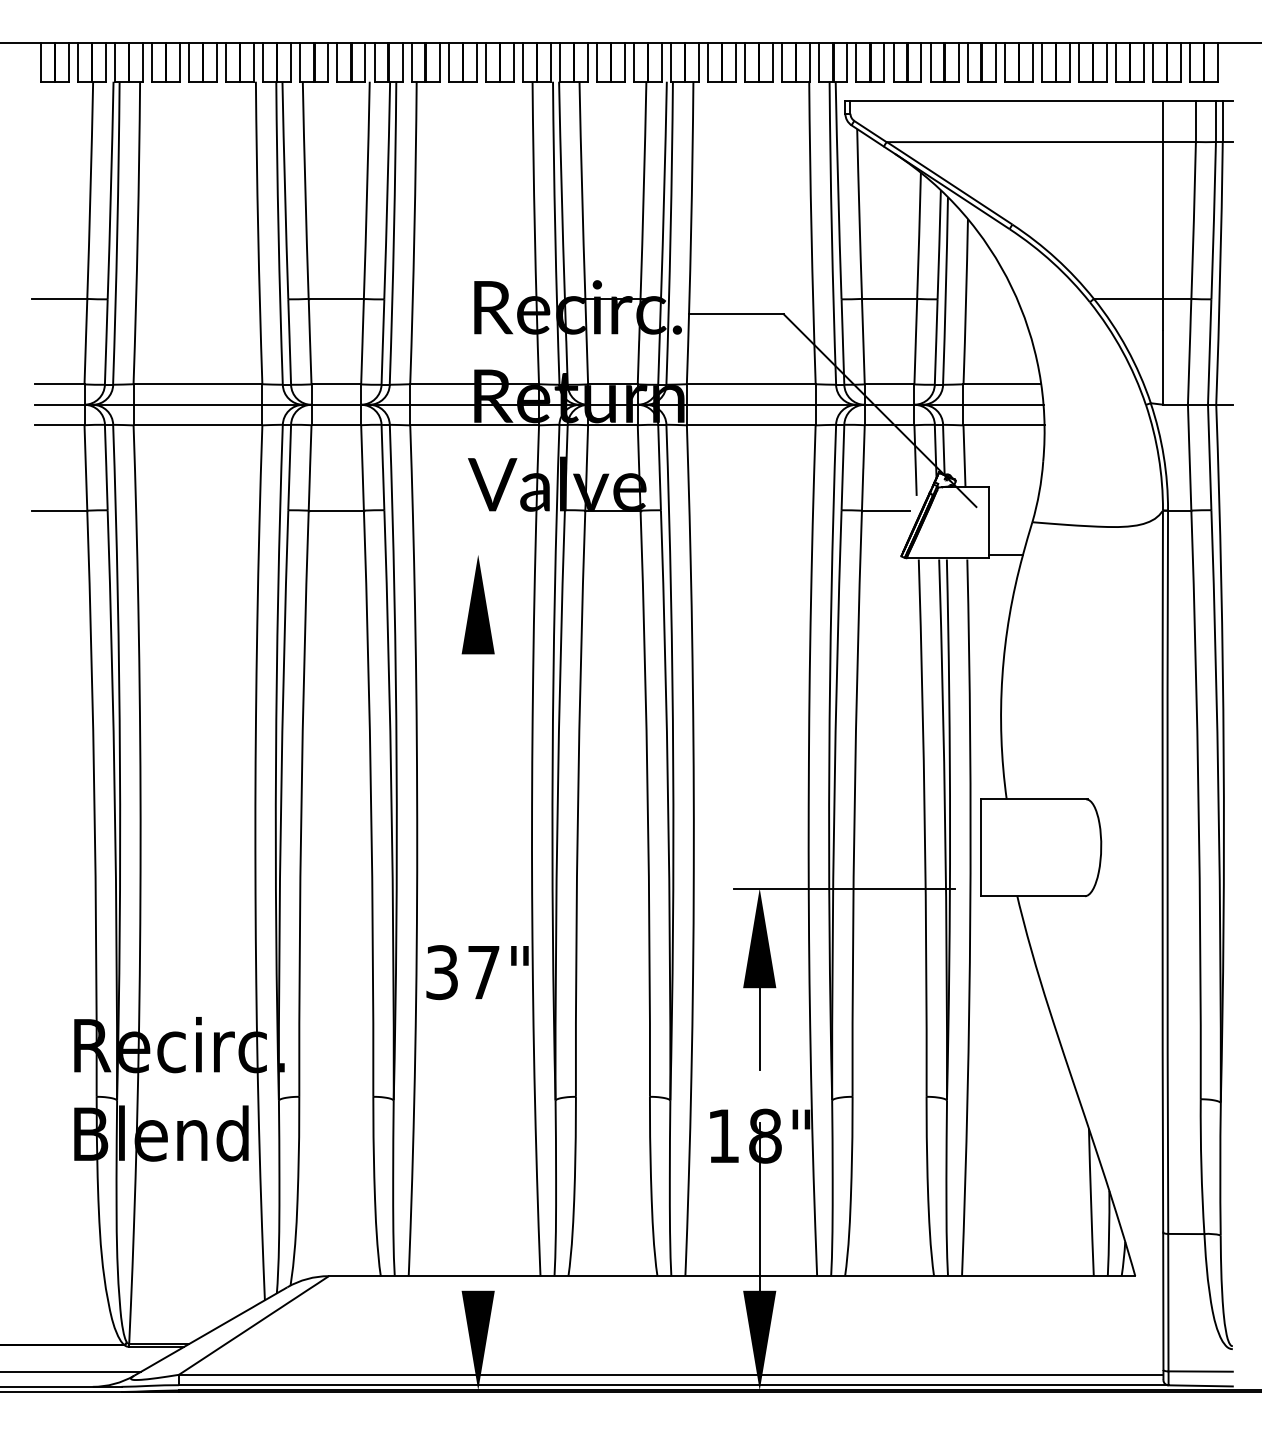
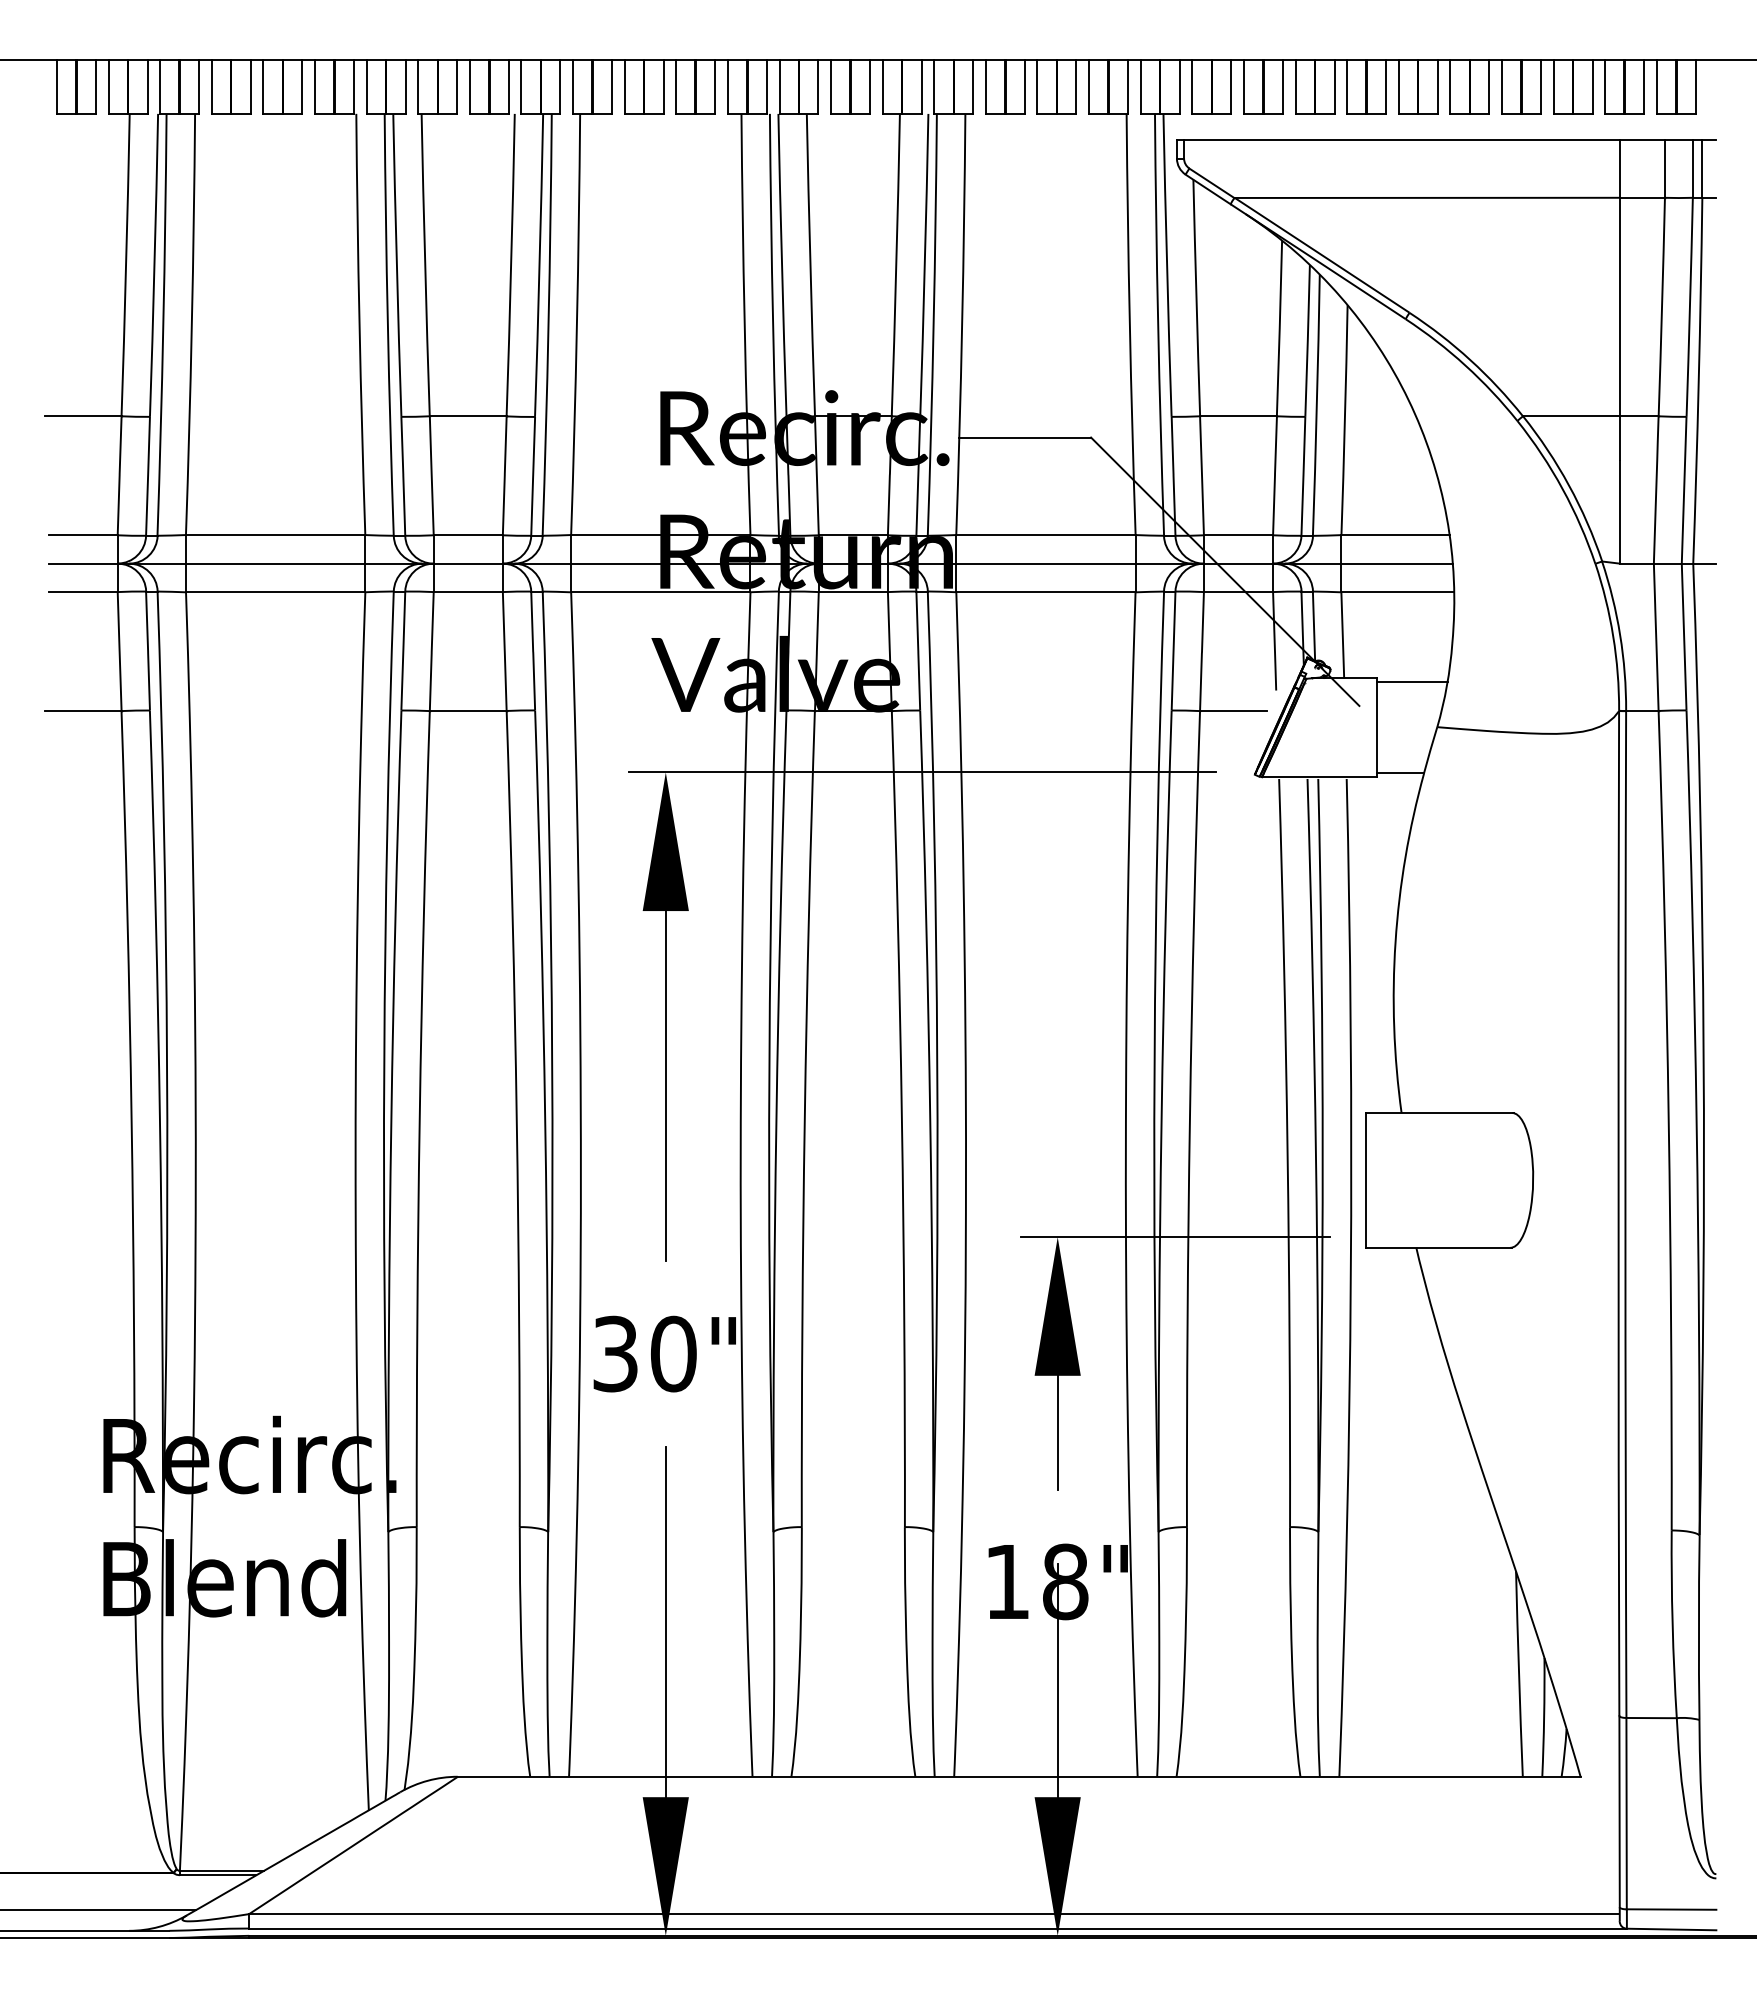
line: (1014, 489) -> (1412, 681), added
line: (662, 554) -> (922, 772), added
line: (478, 780) -> (665, 1086), added
text: (483, 972) -> (673, 1353), 37" -> 30"
line: (478, 1165) -> (665, 1622), added

